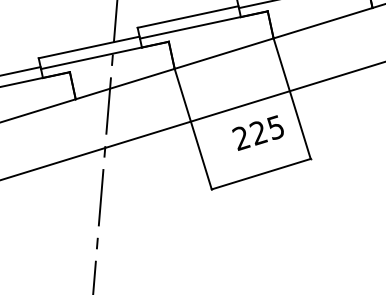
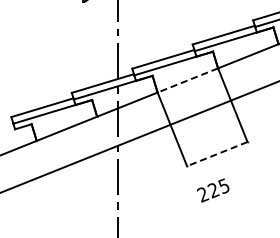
line: (223, 53) -> (187, 80), solid -> dashed
text: (256, 132) -> (212, 190), moved
line: (261, 174) -> (217, 154), solid -> dashed

